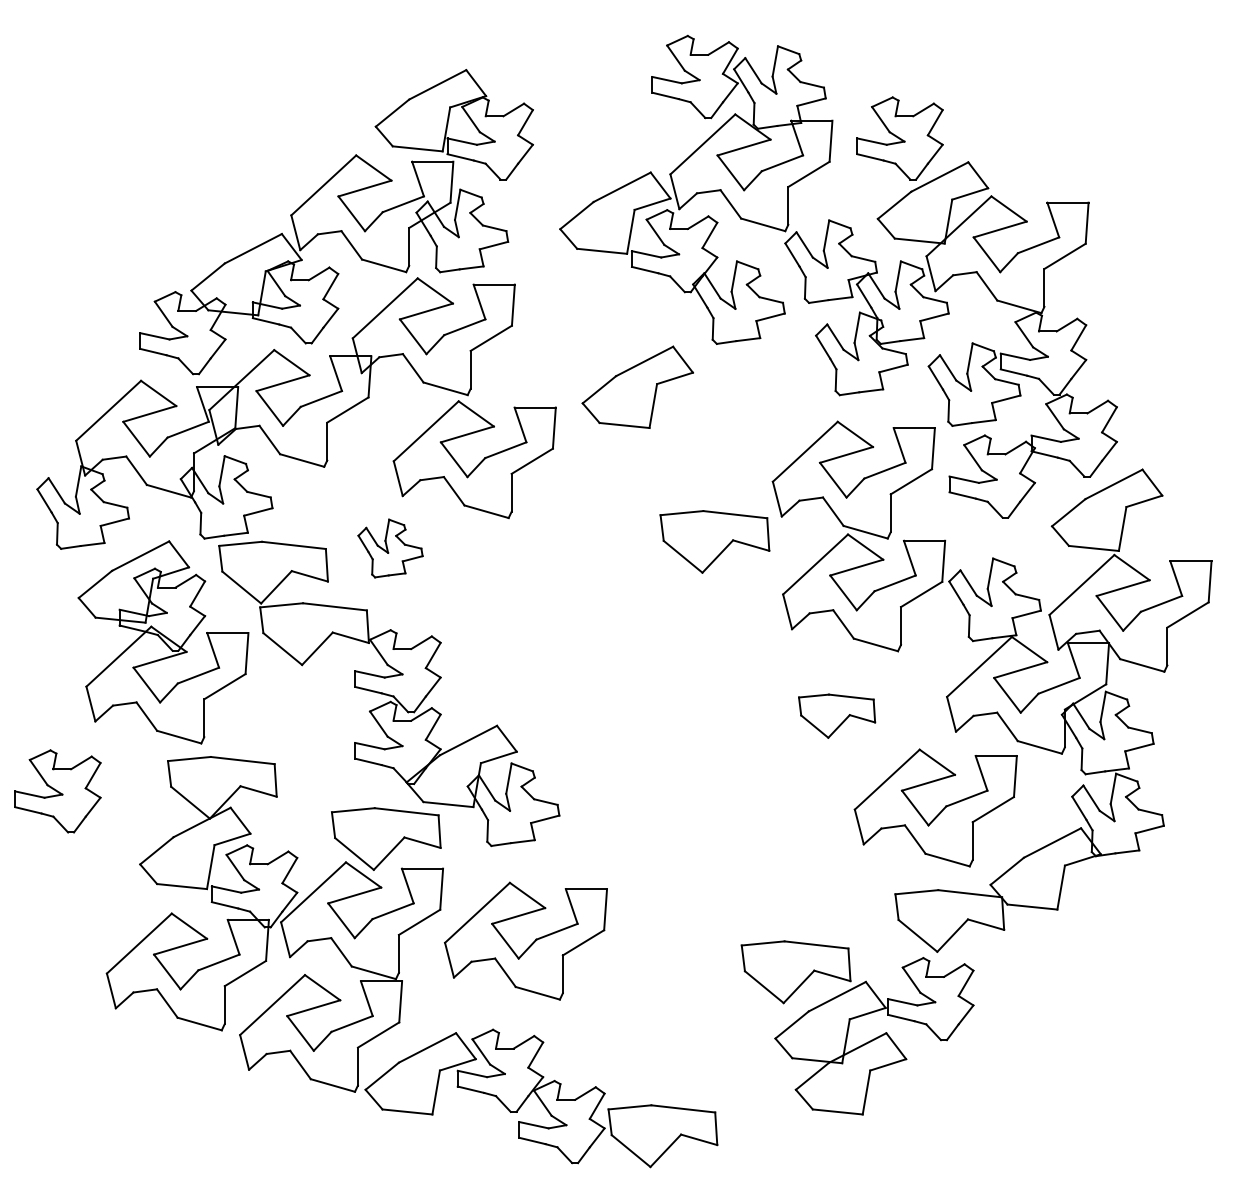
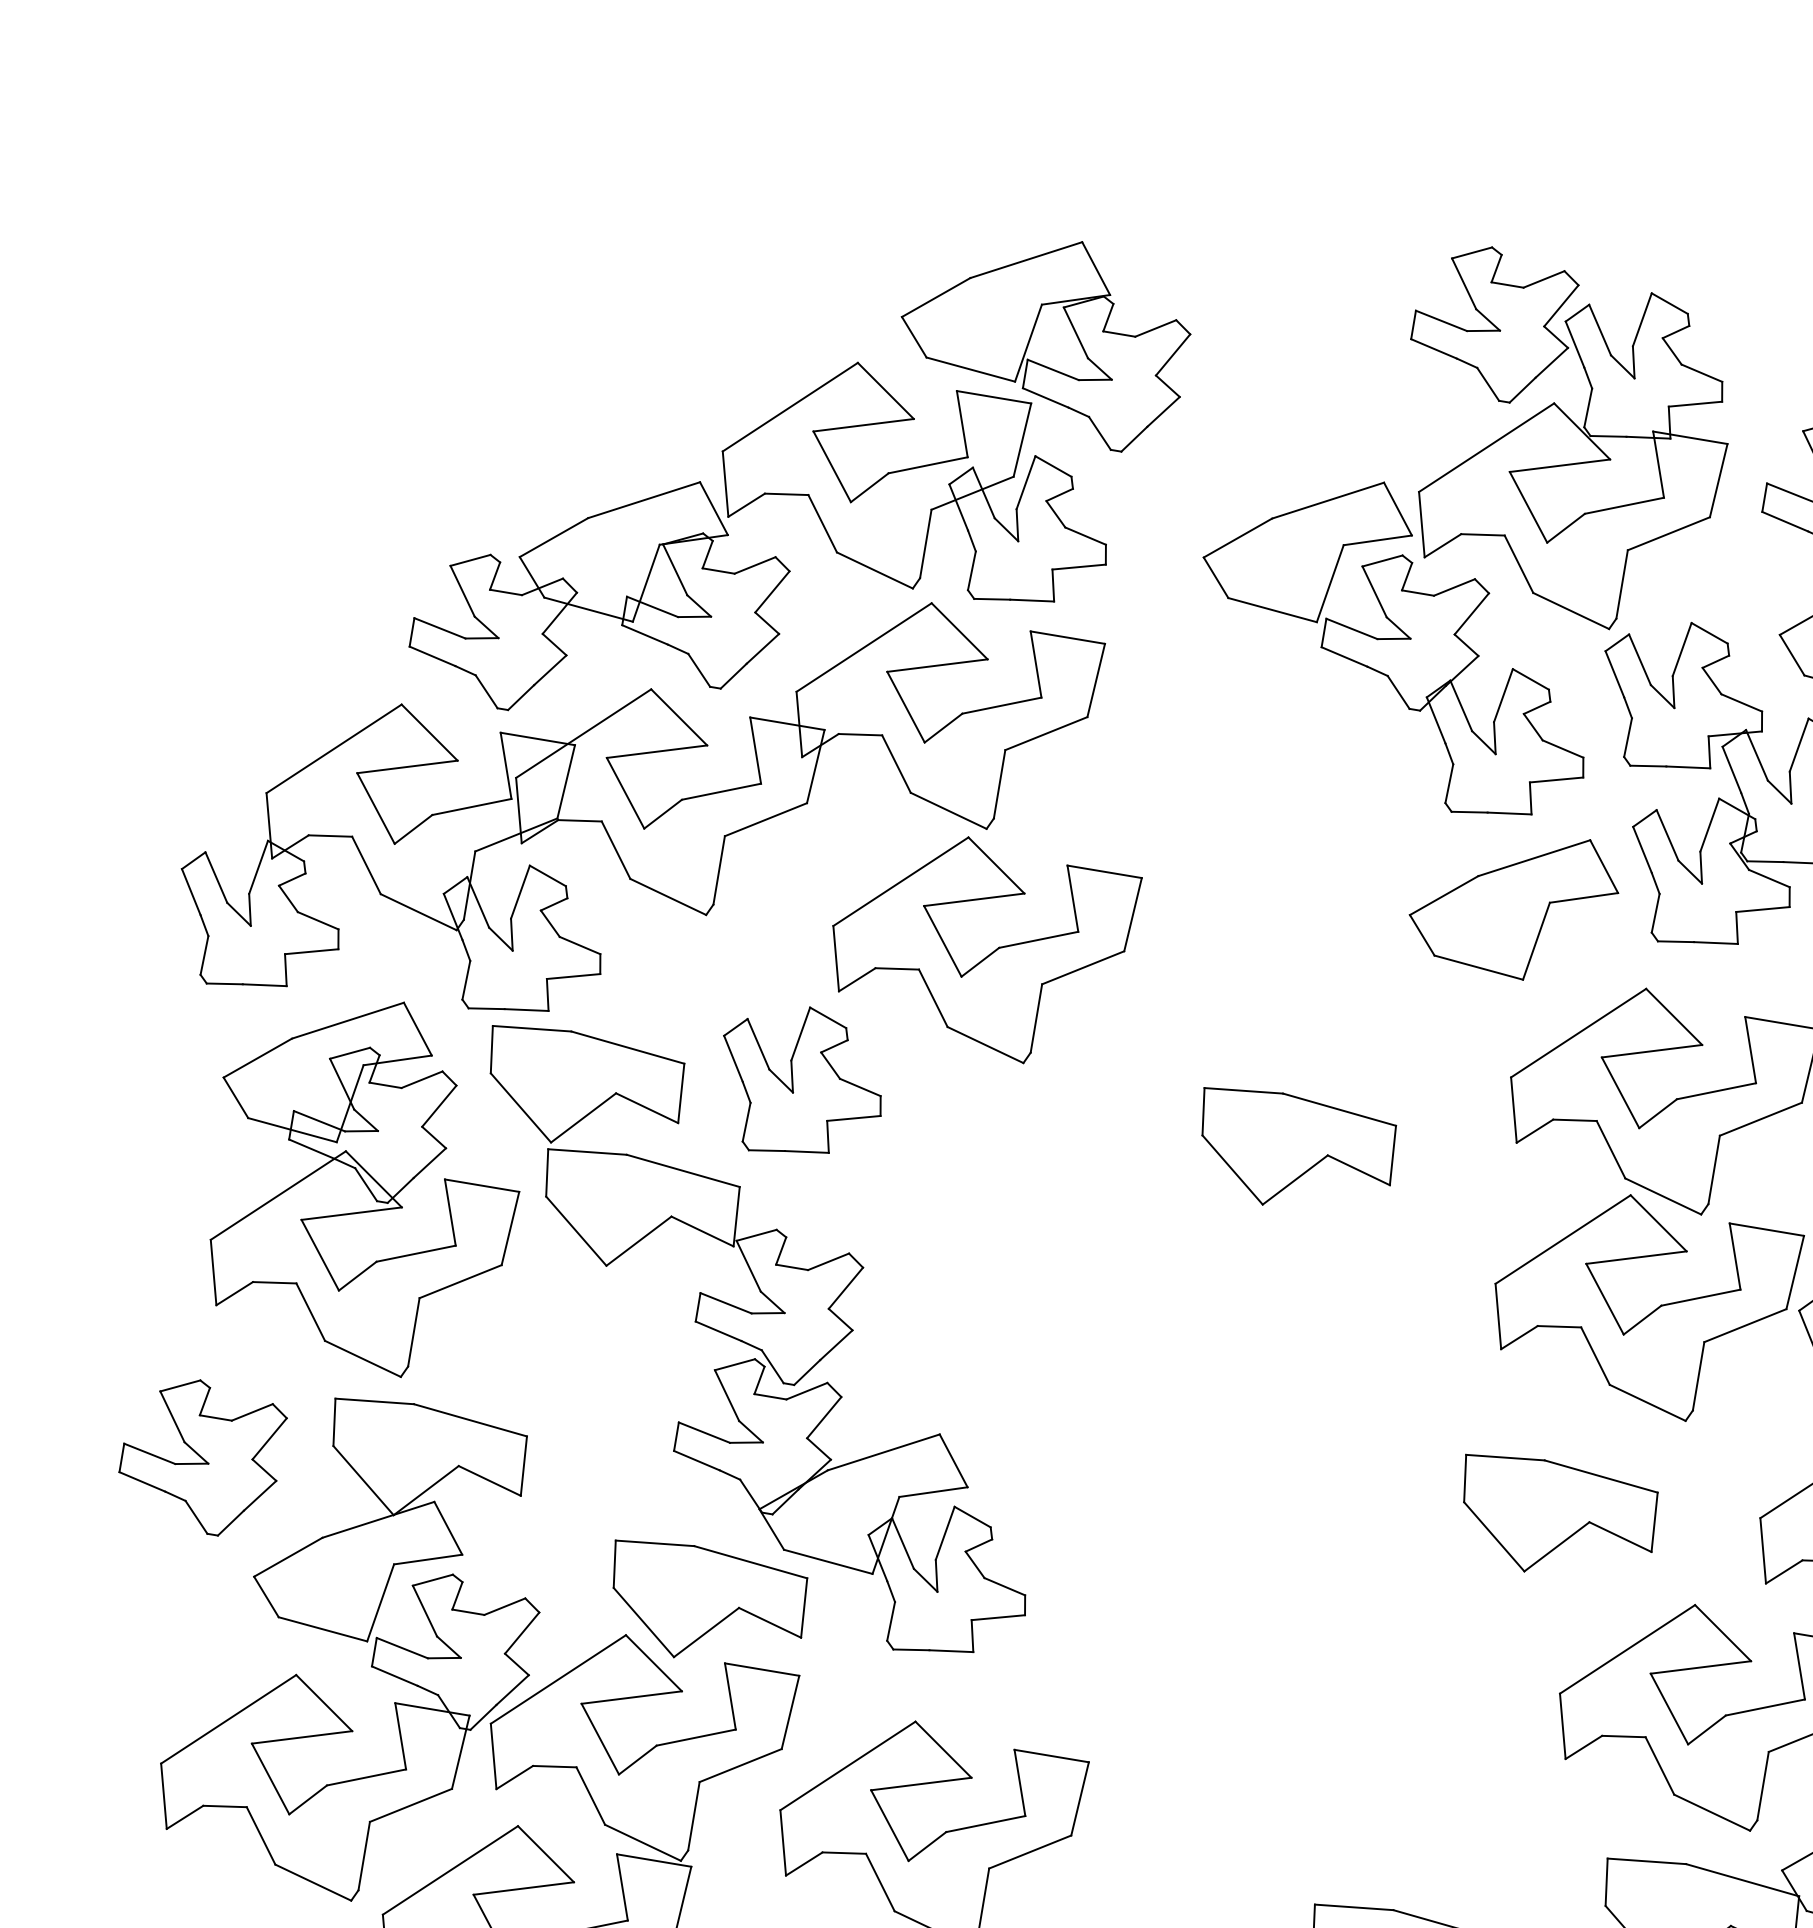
part: (637, 386) -> (1513, 901), moved
part: (714, 541) -> (1293, 1151), moved
part: (390, 548) -> (801, 1082), size x1.43
part: (836, 716) -> (1554, 1520), size x1.43
part: (57, 791) -> (200, 1456), moved

